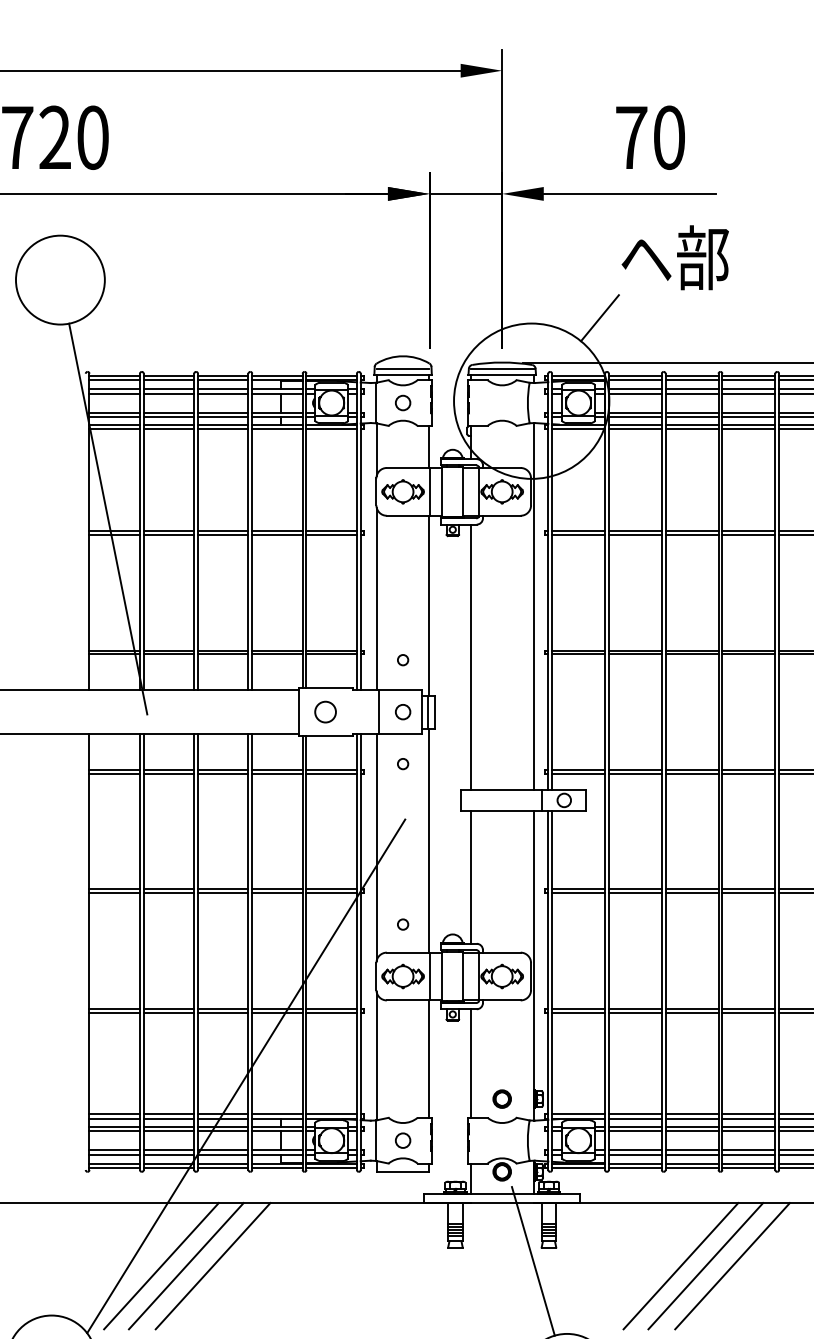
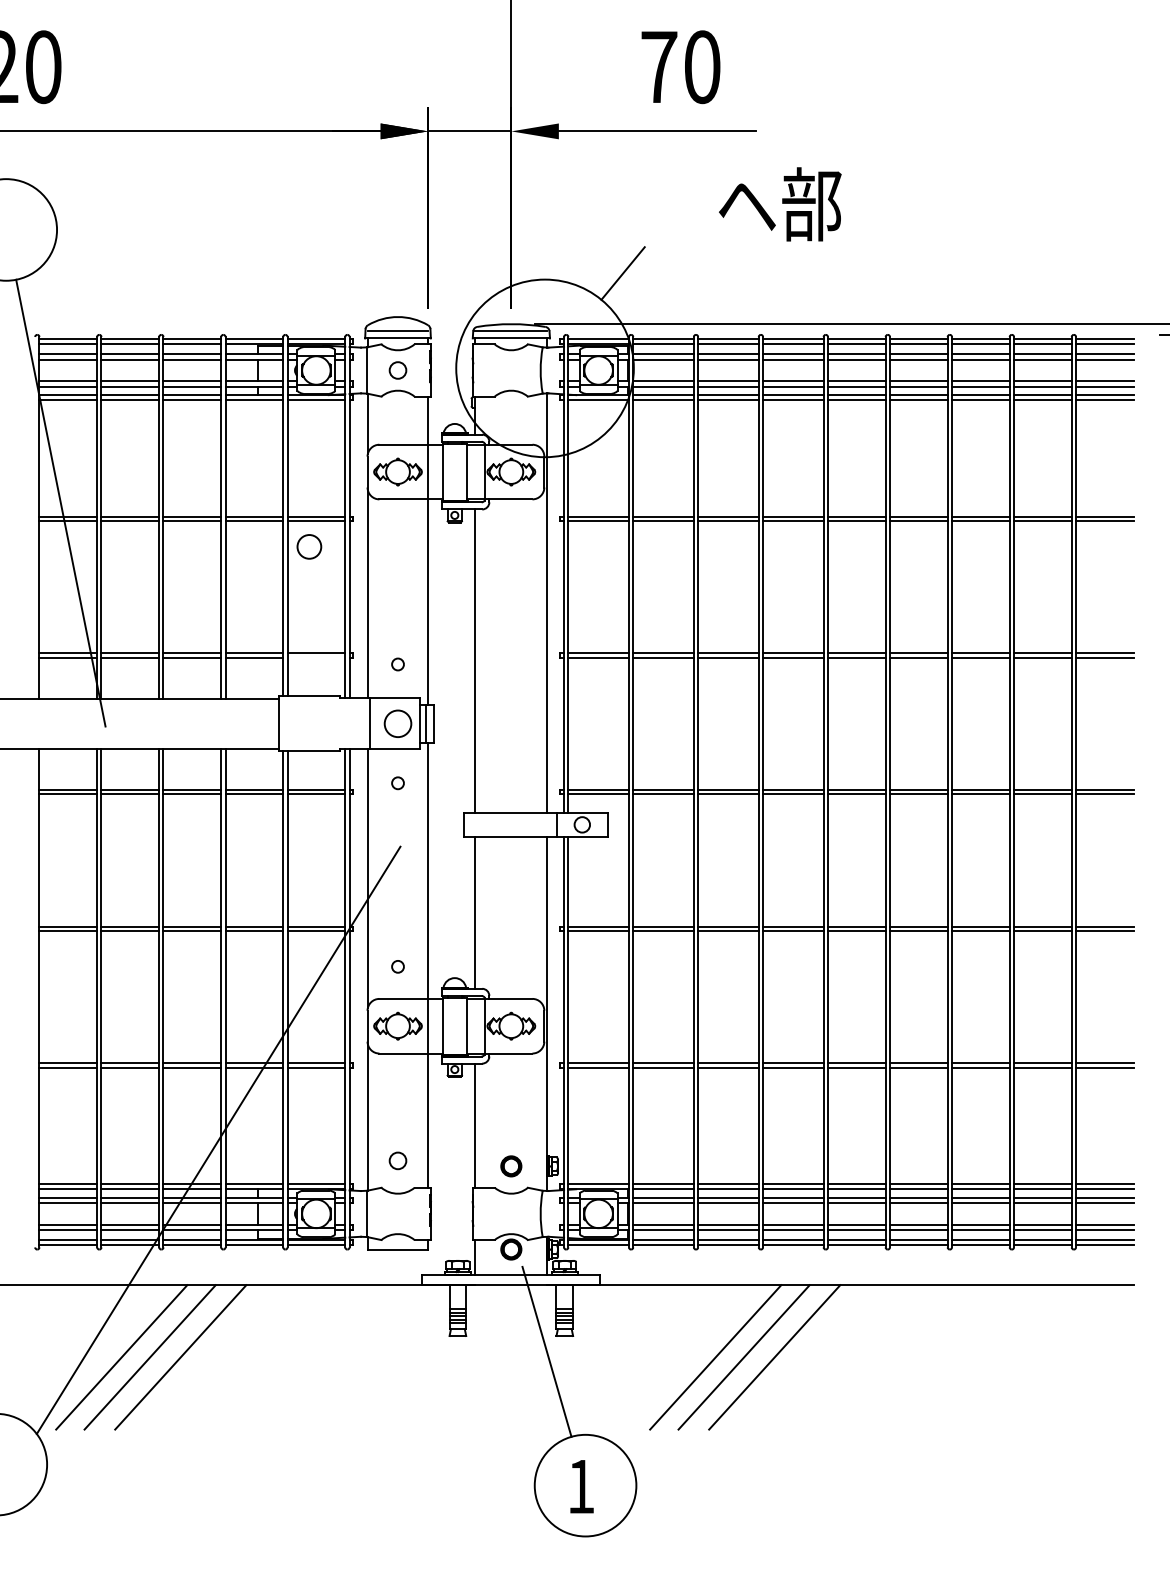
text: (675, 257) -> (780, 204), moved
line: (331, 654) -> (316, 657), removed
circle: (325, 711) -> (309, 546), moved
circle: (402, 711) -> (397, 723), size x1.6
circle: (402, 1140) -> (397, 1160), moved

